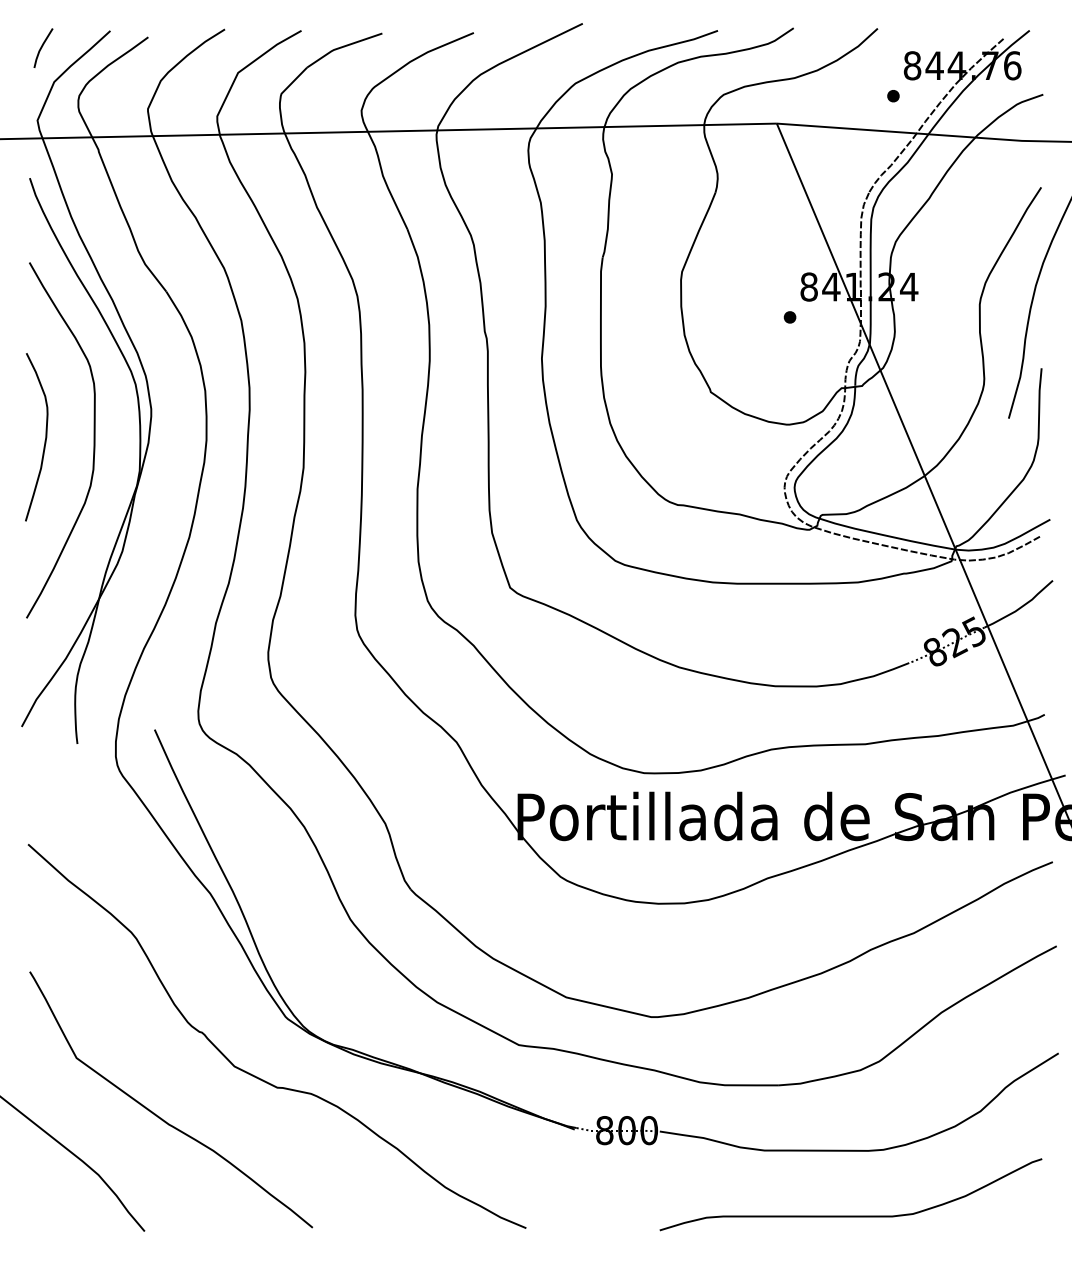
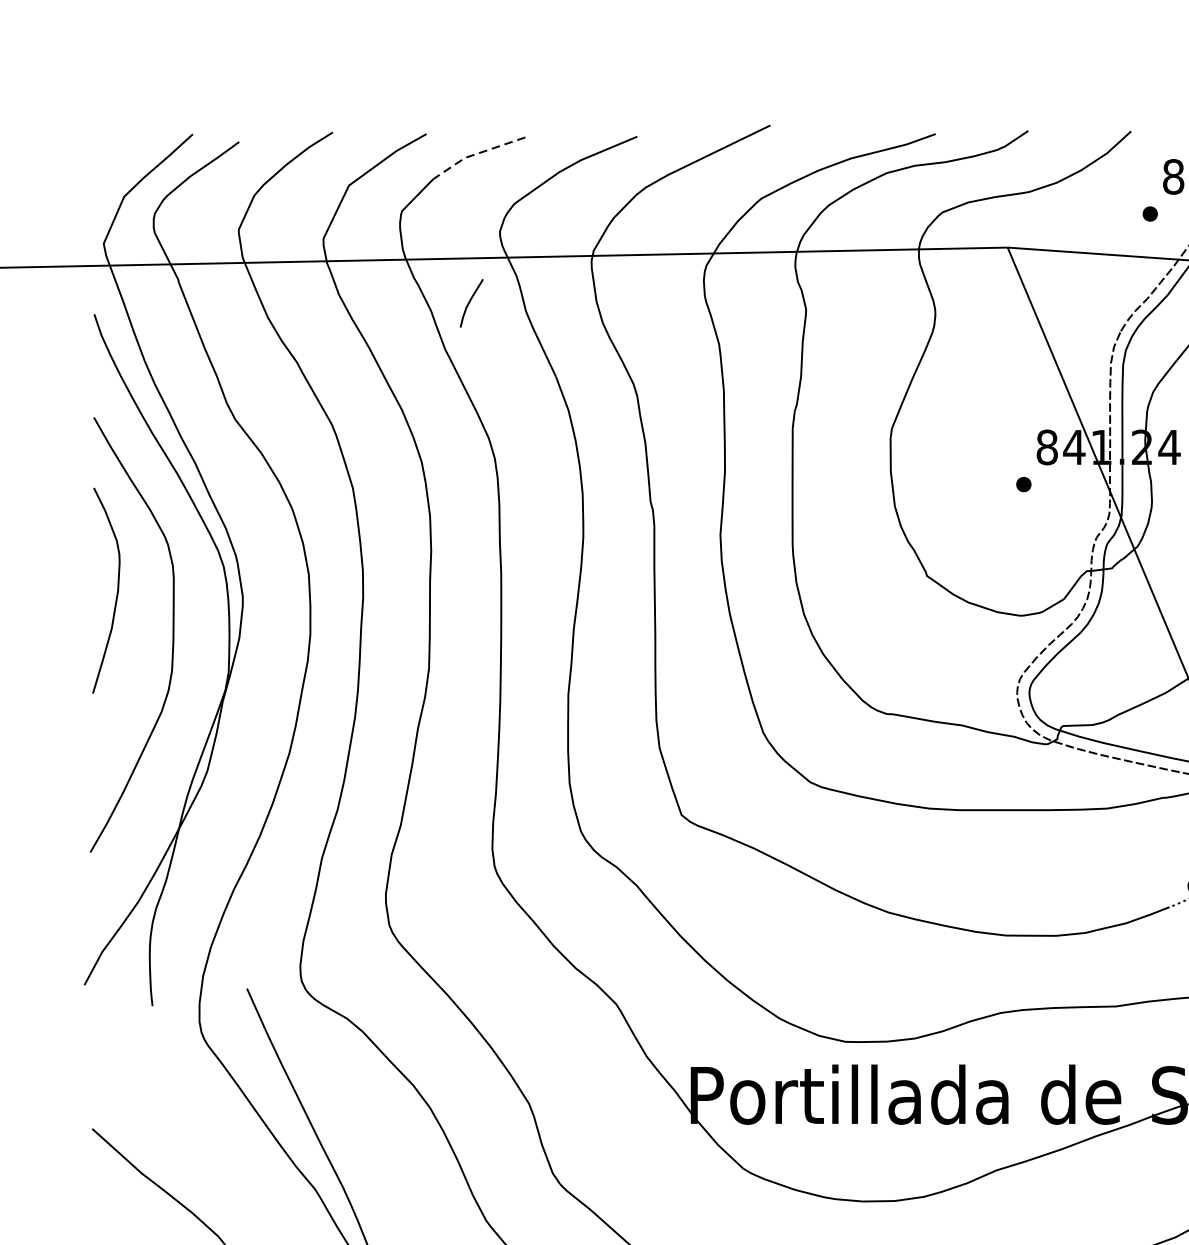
curve: (43, 46) -> (471, 301), moved
line: (341, 47) -> (475, 154), solid -> dashed
curve: (44, 440) -> (115, 594), moved

